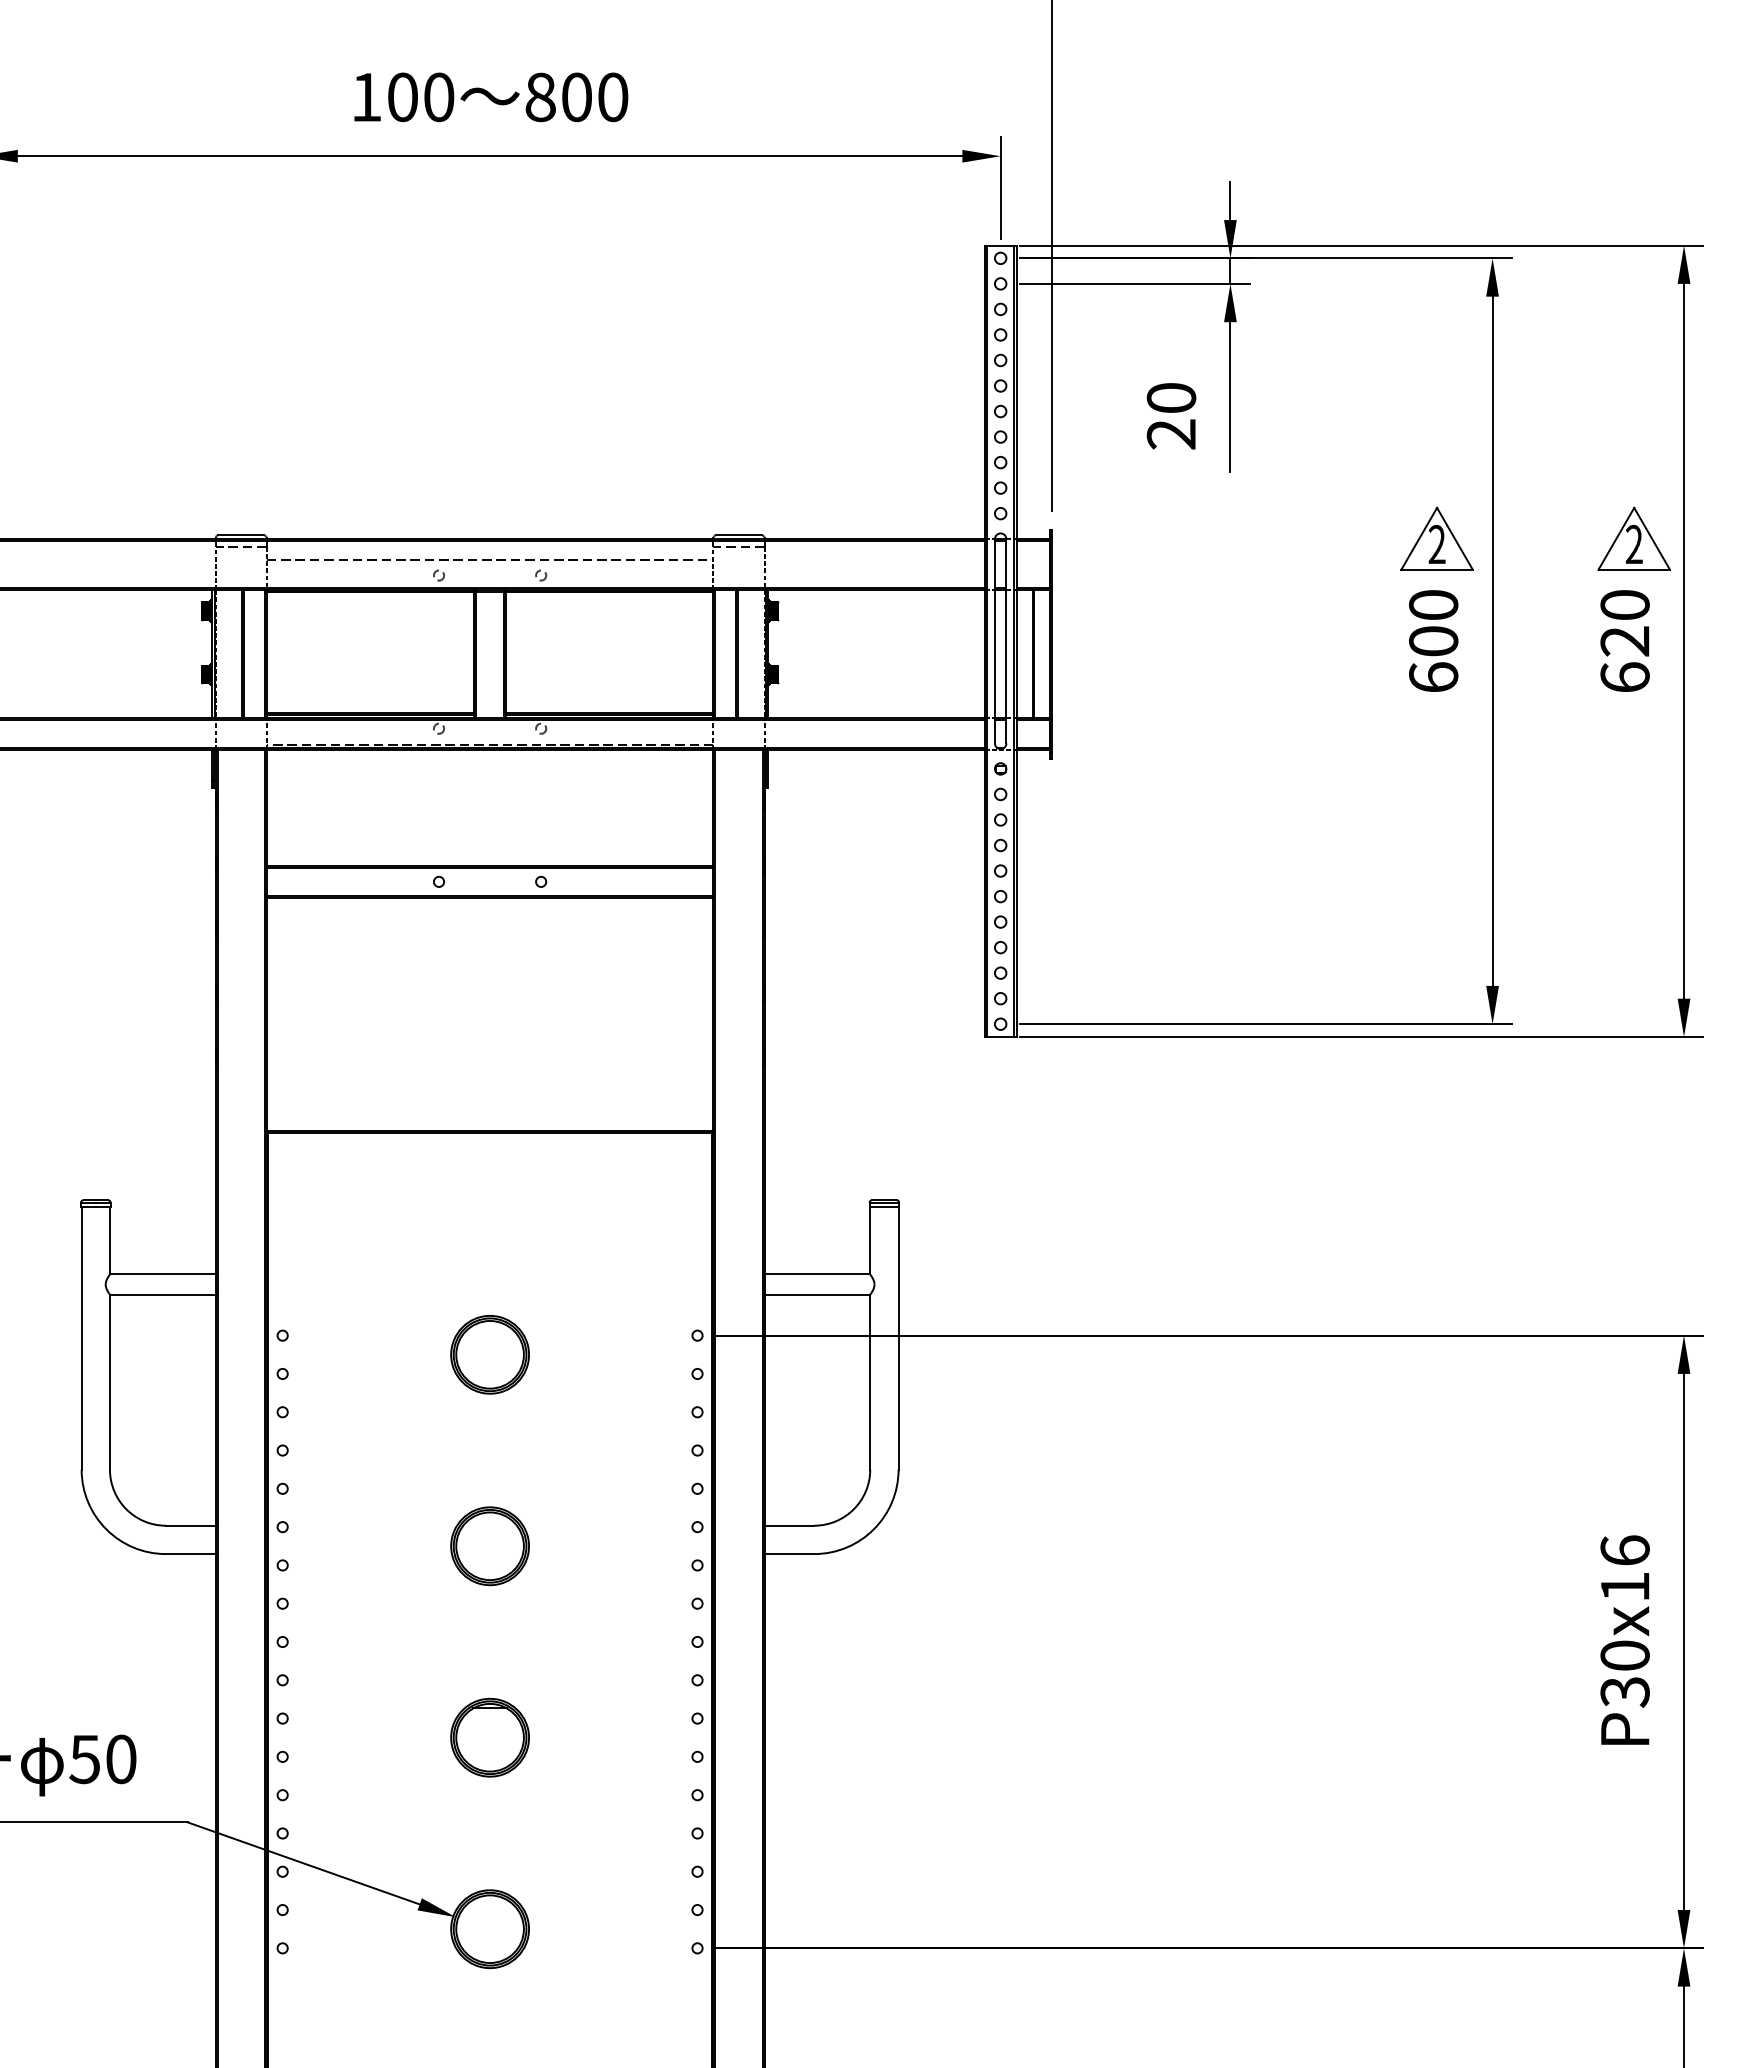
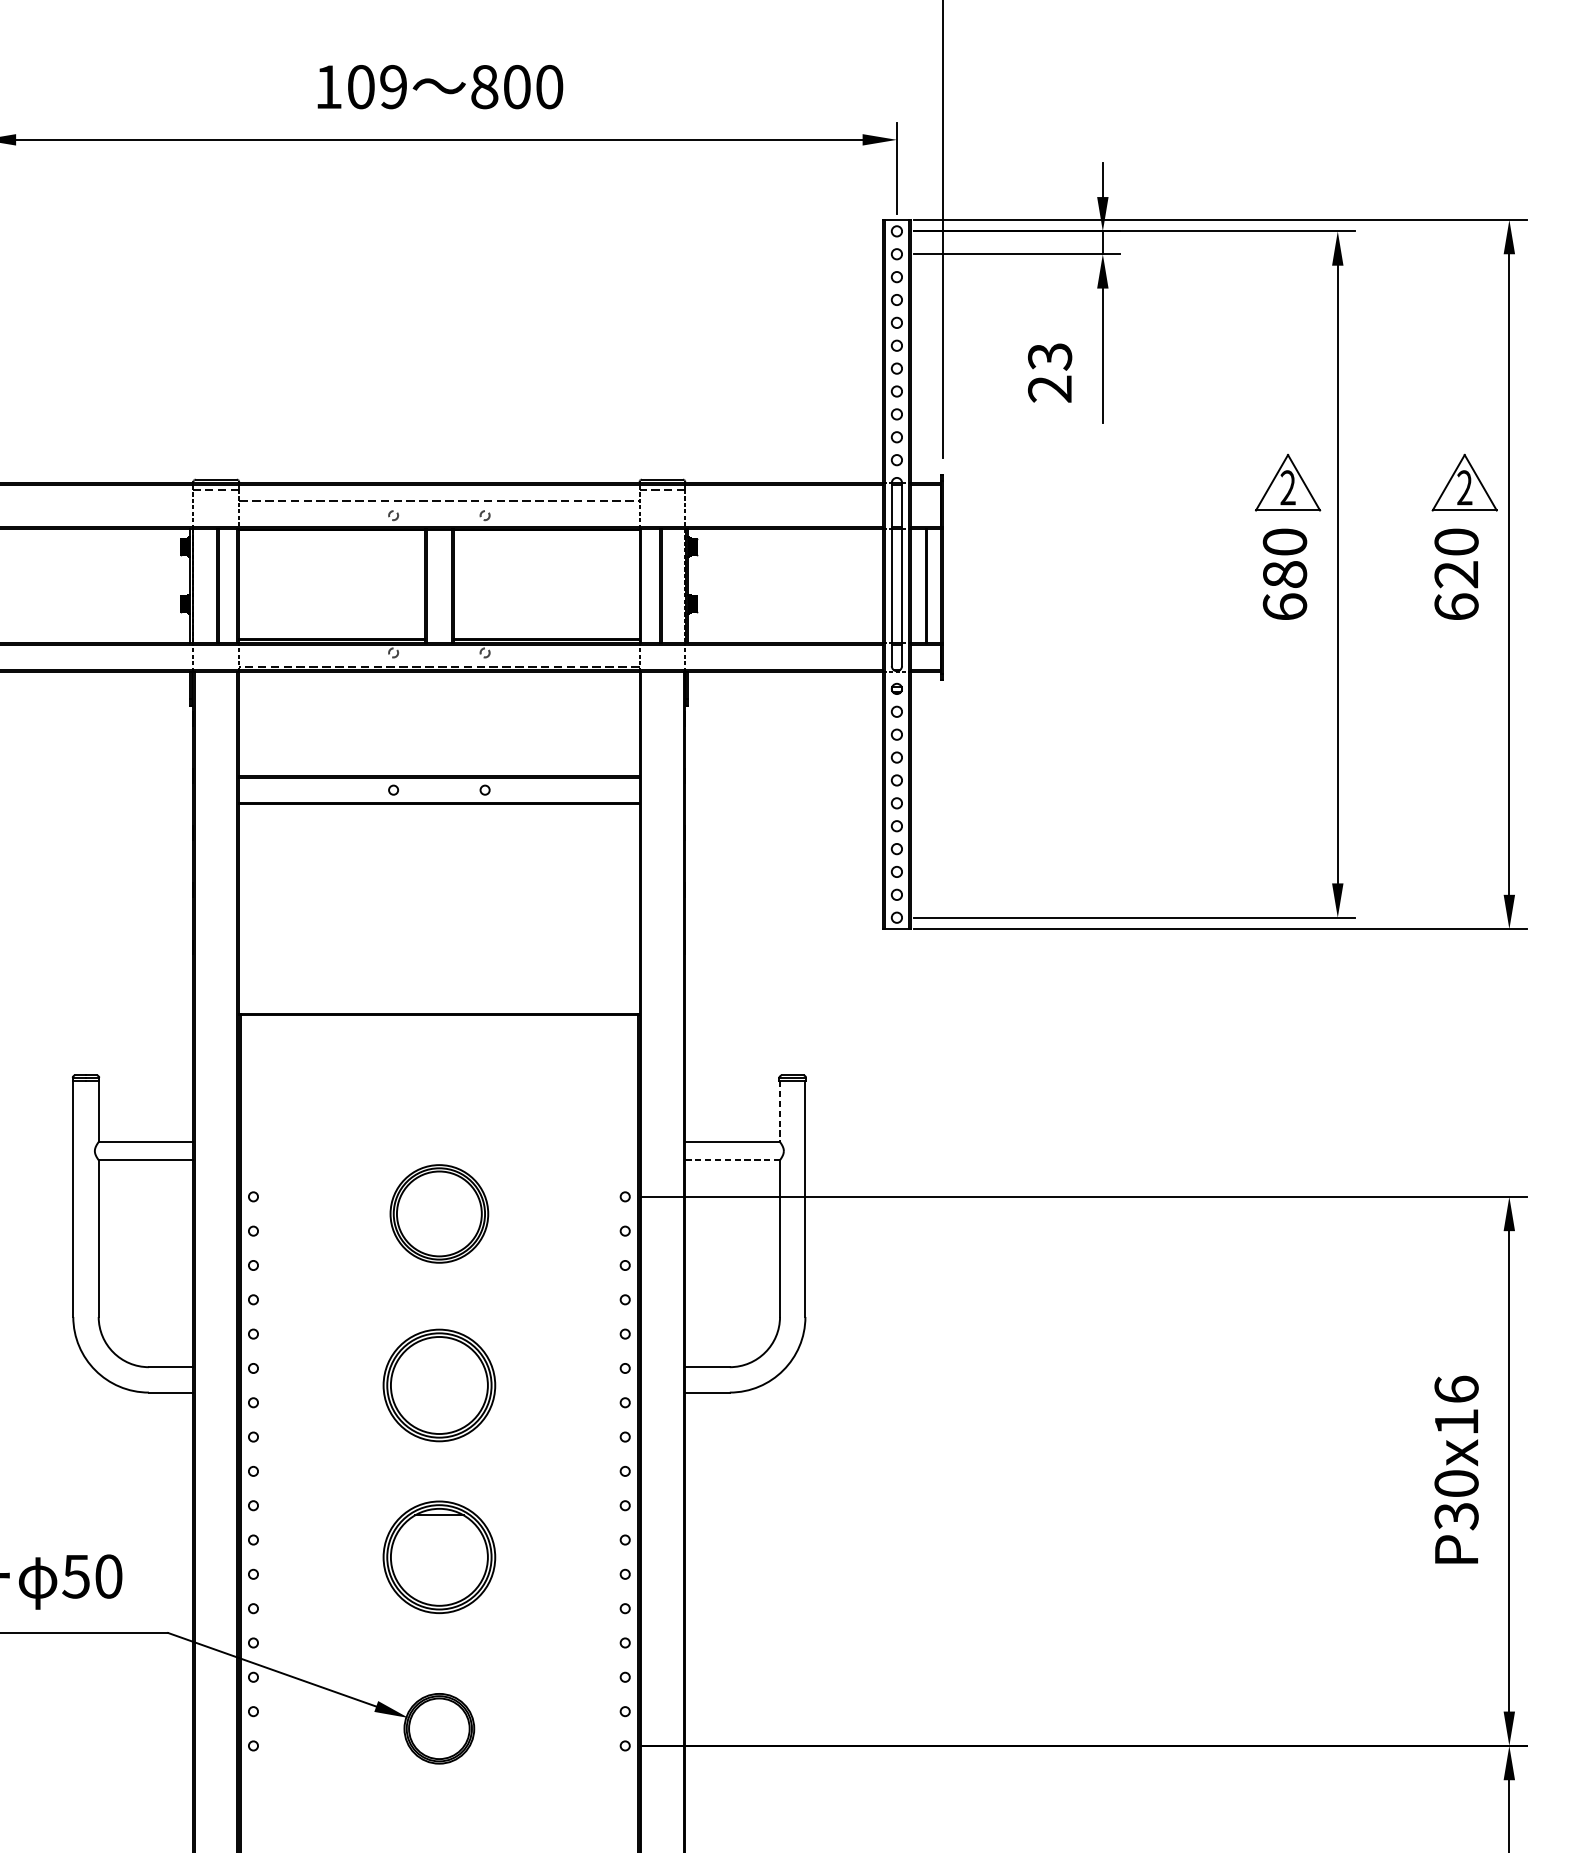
text: (439, 97) -> (394, 87), 100 -> 109
text: (1171, 398) -> (1050, 356), 20 -> 23
text: (1433, 641) -> (1284, 574), 600 -> 680
line: (870, 1240) -> (780, 1111), solid -> dashed
line: (817, 1294) -> (732, 1159), solid -> dashed
part: (489, 1354) -> (438, 1213), size x1.4
part: (489, 1546) -> (438, 1385), size x1.6
part: (489, 1737) -> (438, 1556), size x1.6

